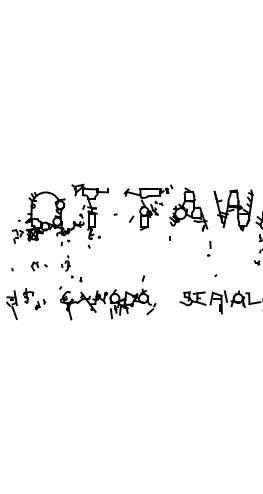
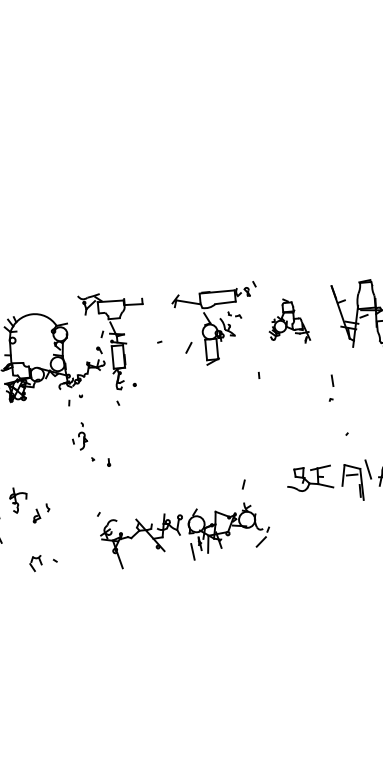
part: (188, 209) -> (287, 321), size x0.6
part: (38, 266) -> (42, 563), moved
part: (107, 297) -> (183, 523), moved

